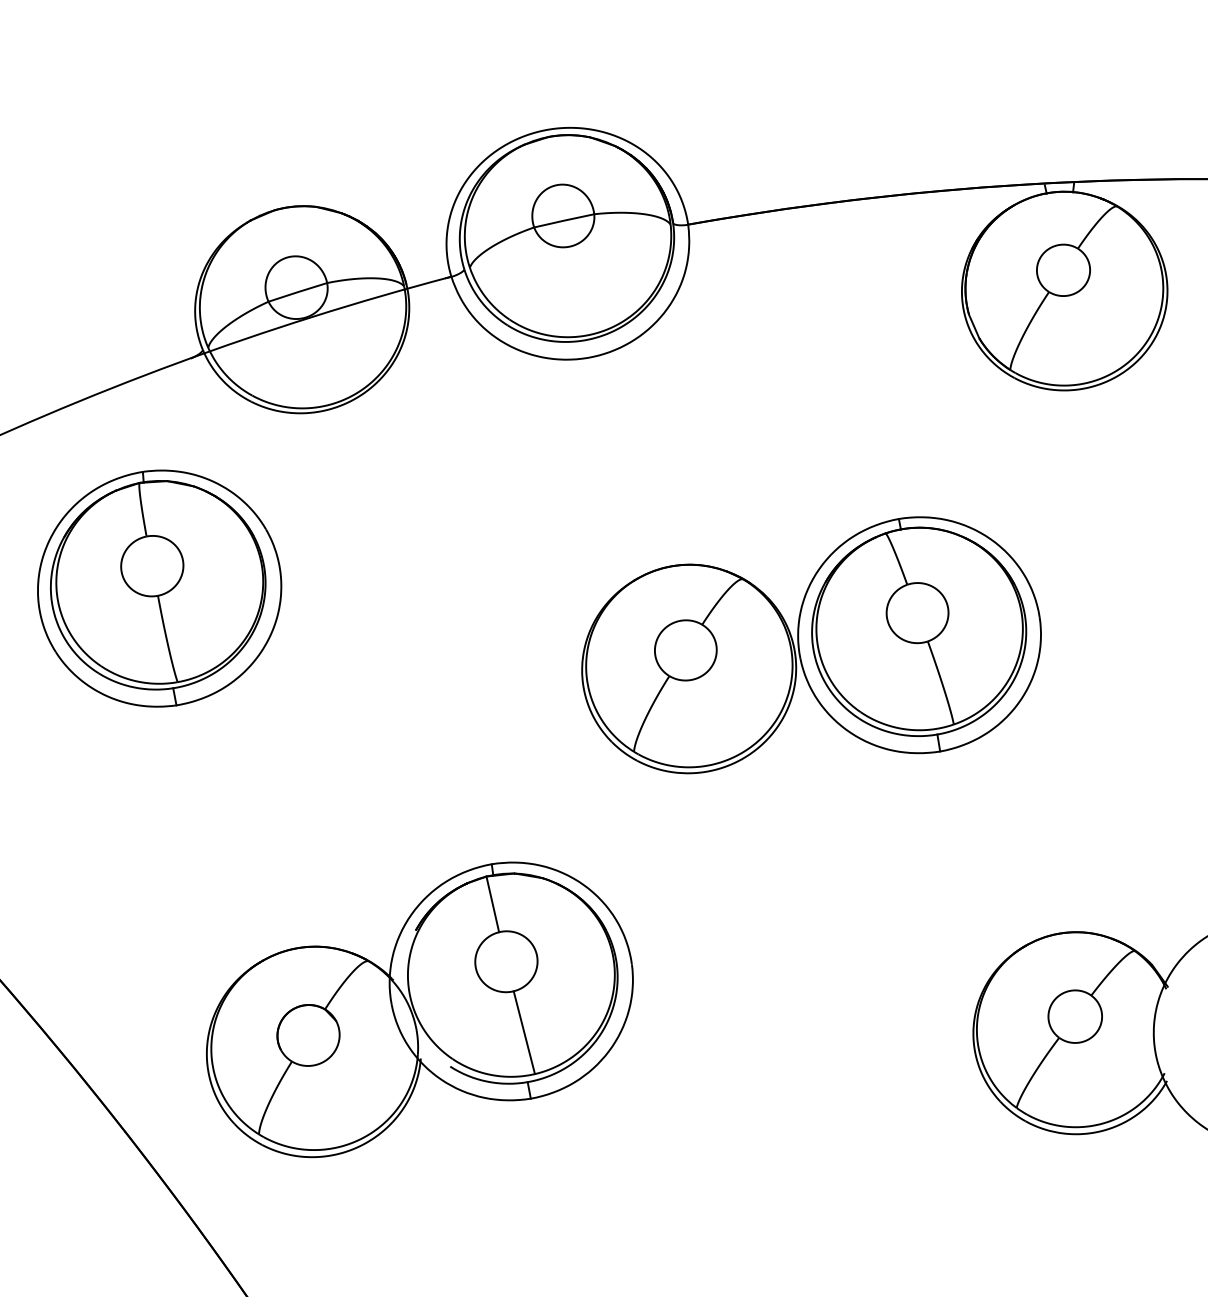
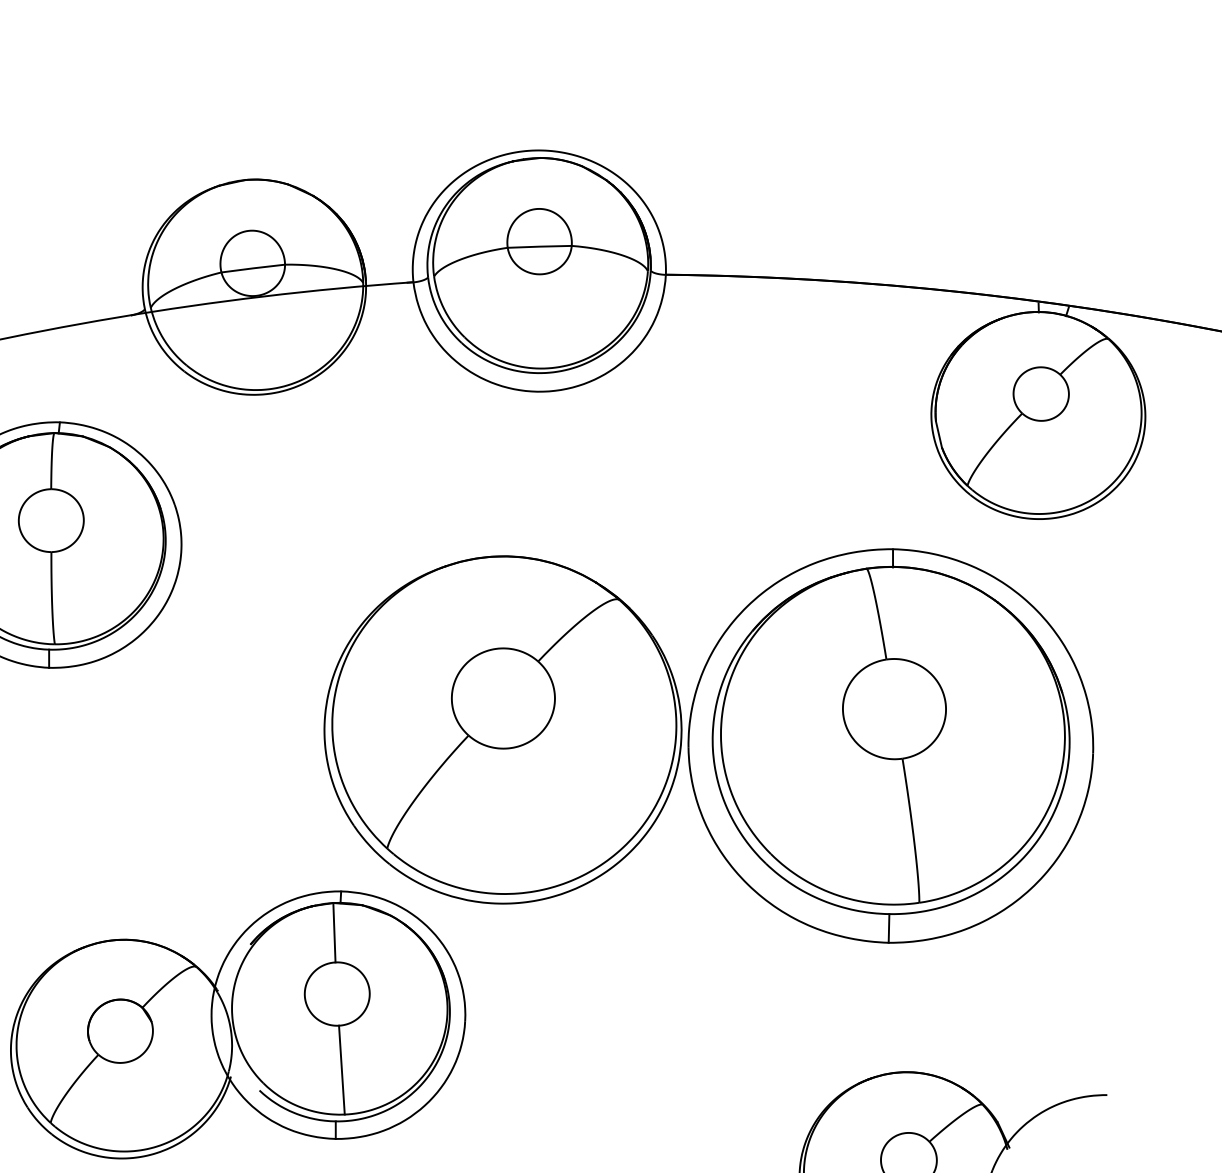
part: (811, 645) -> (710, 729), size x1.6

